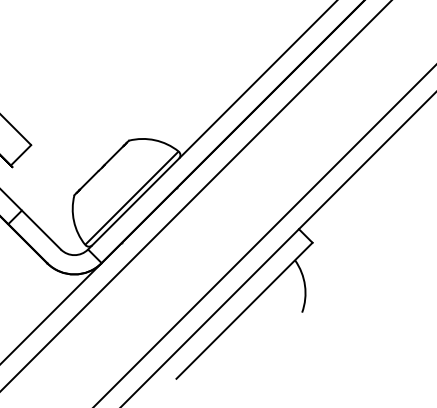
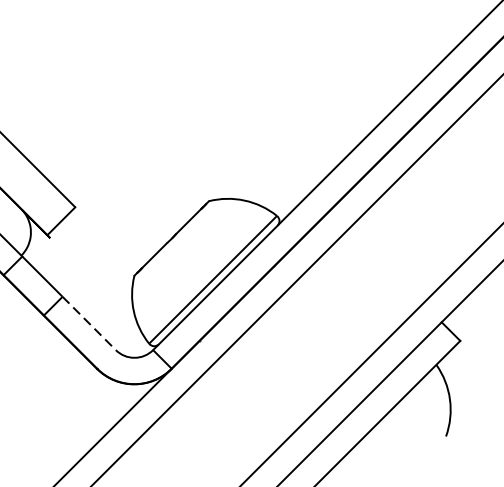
line: (41, 230) -> (89, 324), solid -> dashed

